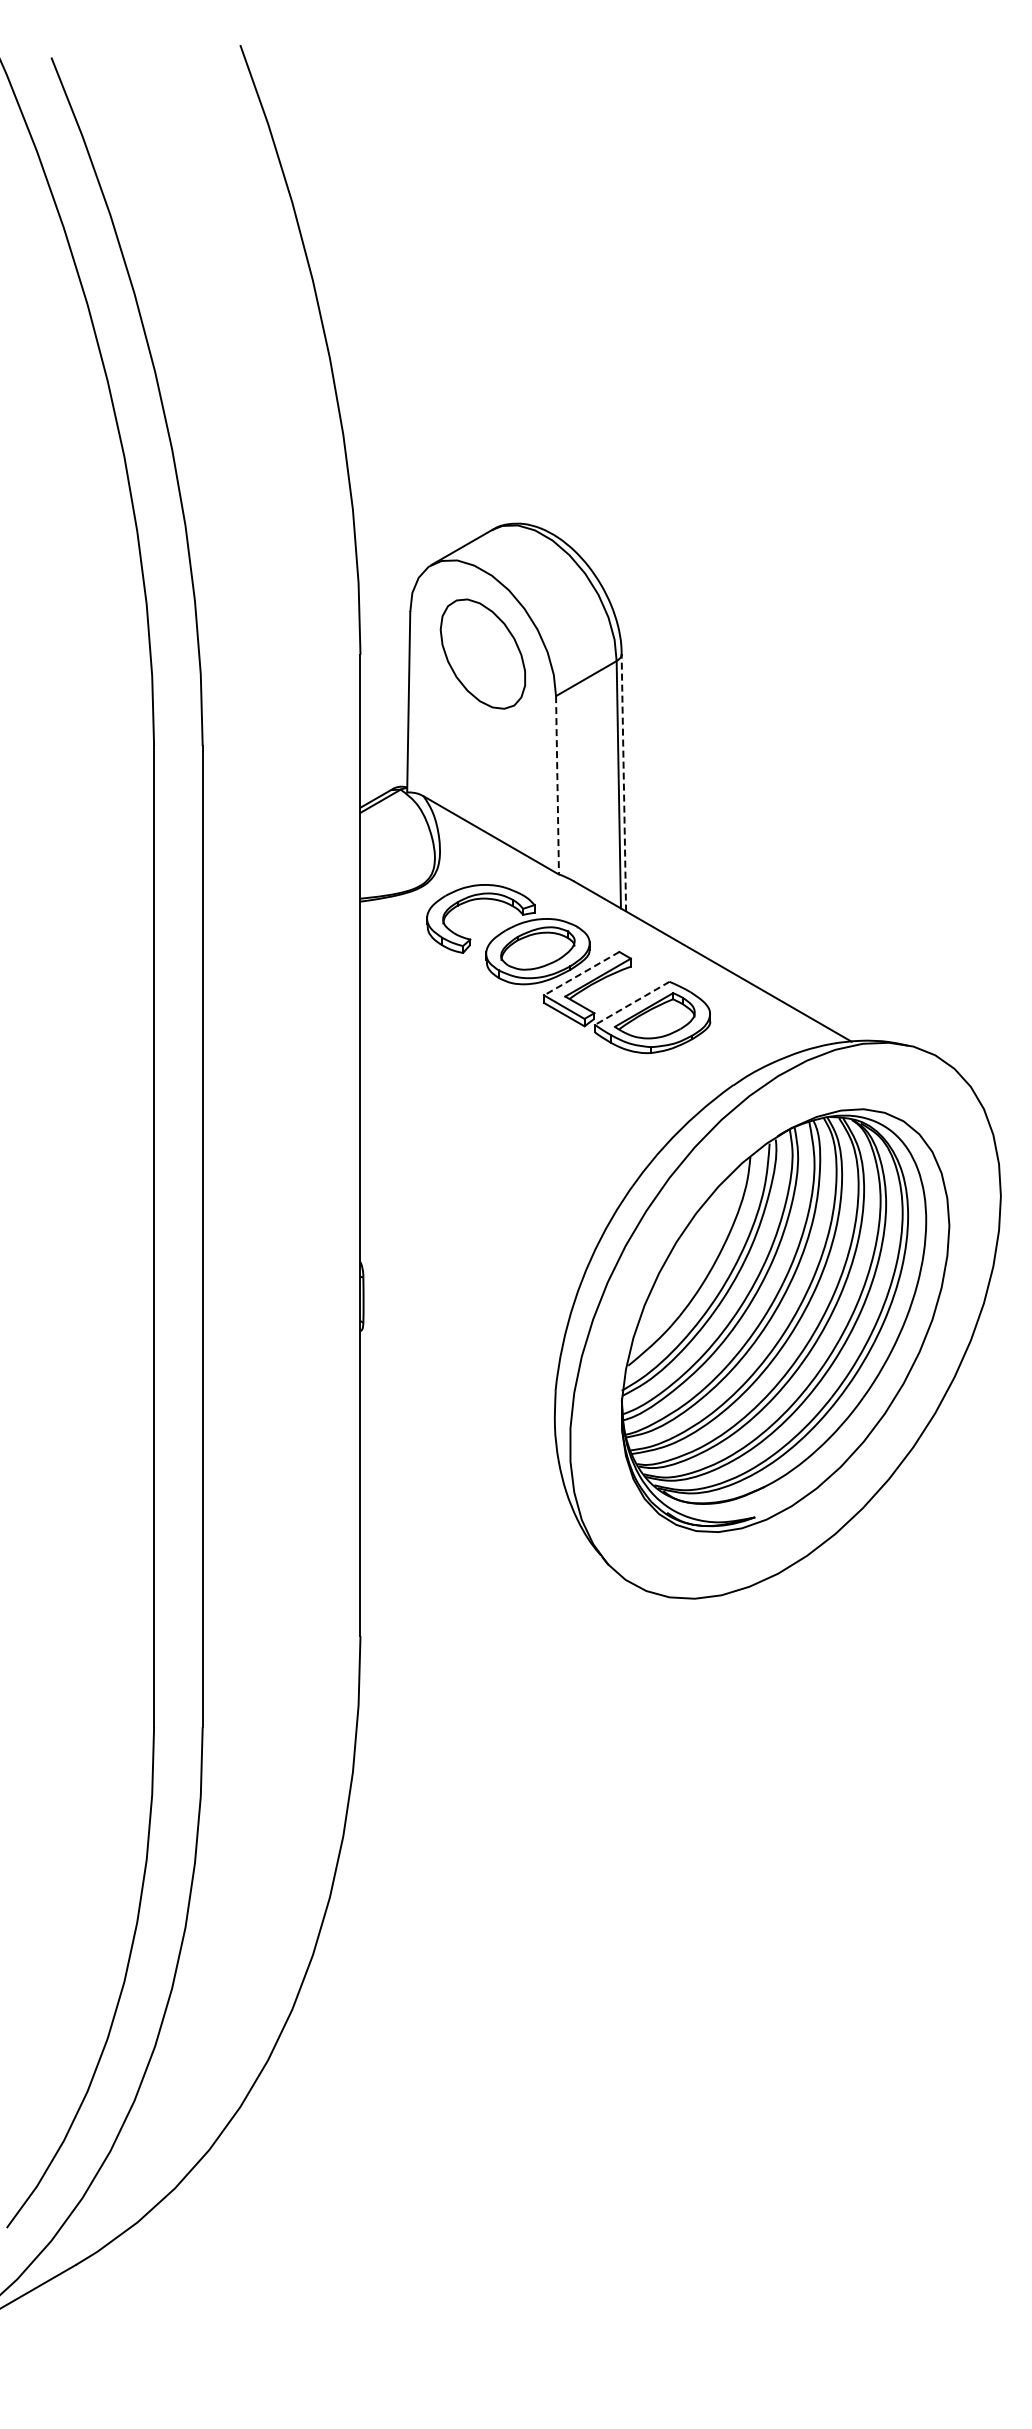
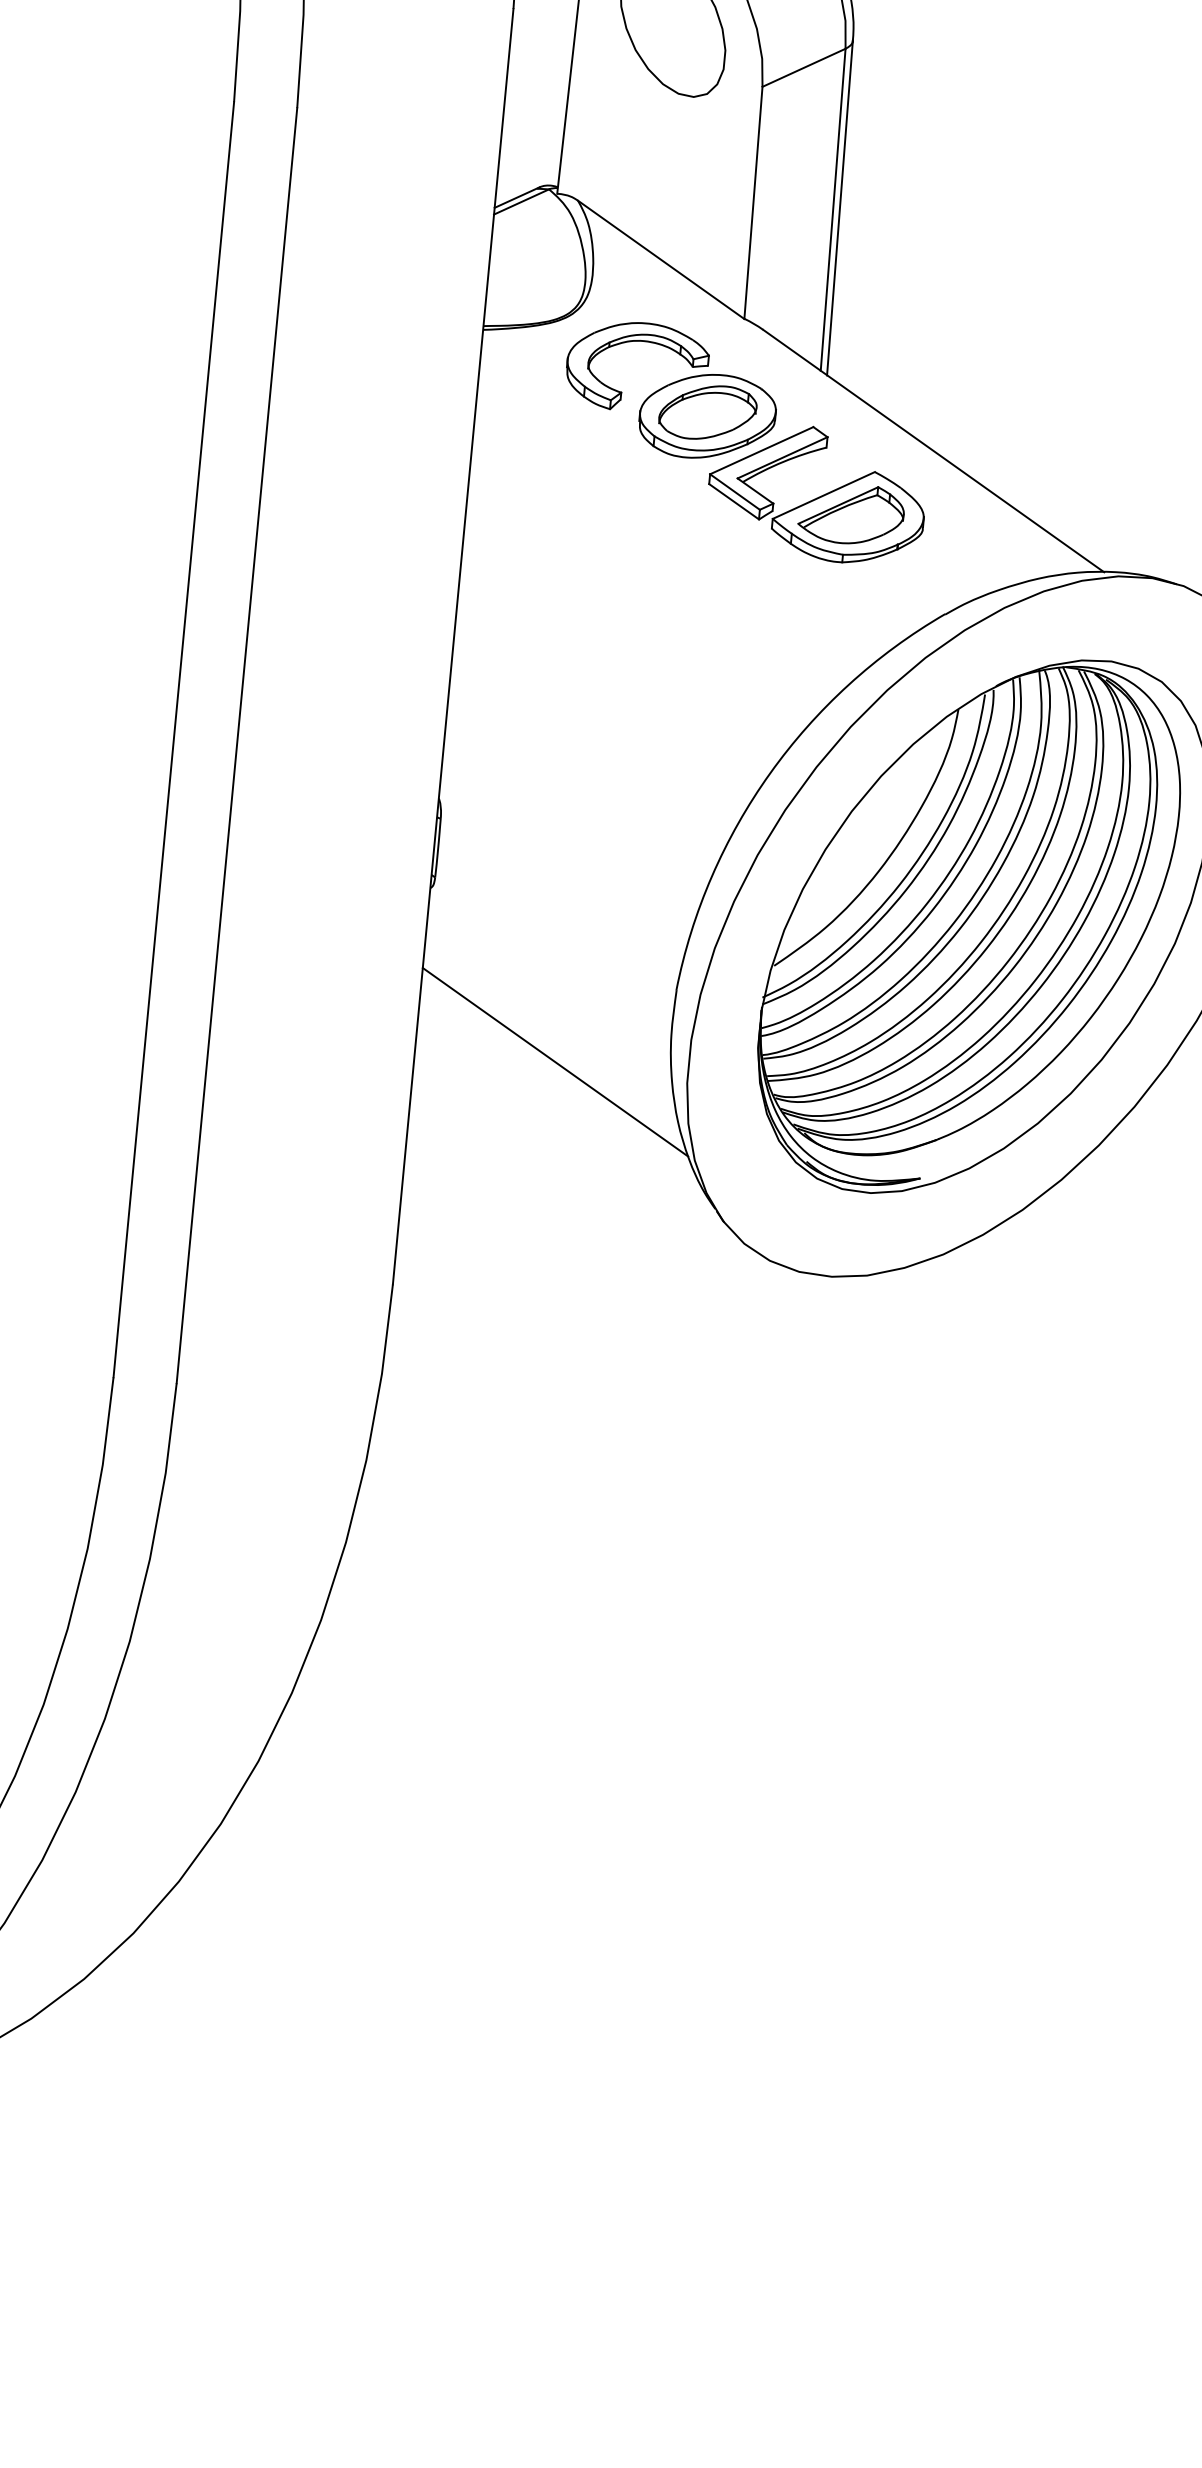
line: (623, 782) -> (839, 207), dashed -> solid
line: (557, 785) -> (753, 203), dashed -> solid
line: (581, 973) -> (761, 450), dashed -> solid
line: (631, 1003) -> (822, 495), dashed -> solid
line: (468, 1454) -> (555, 1061), added

